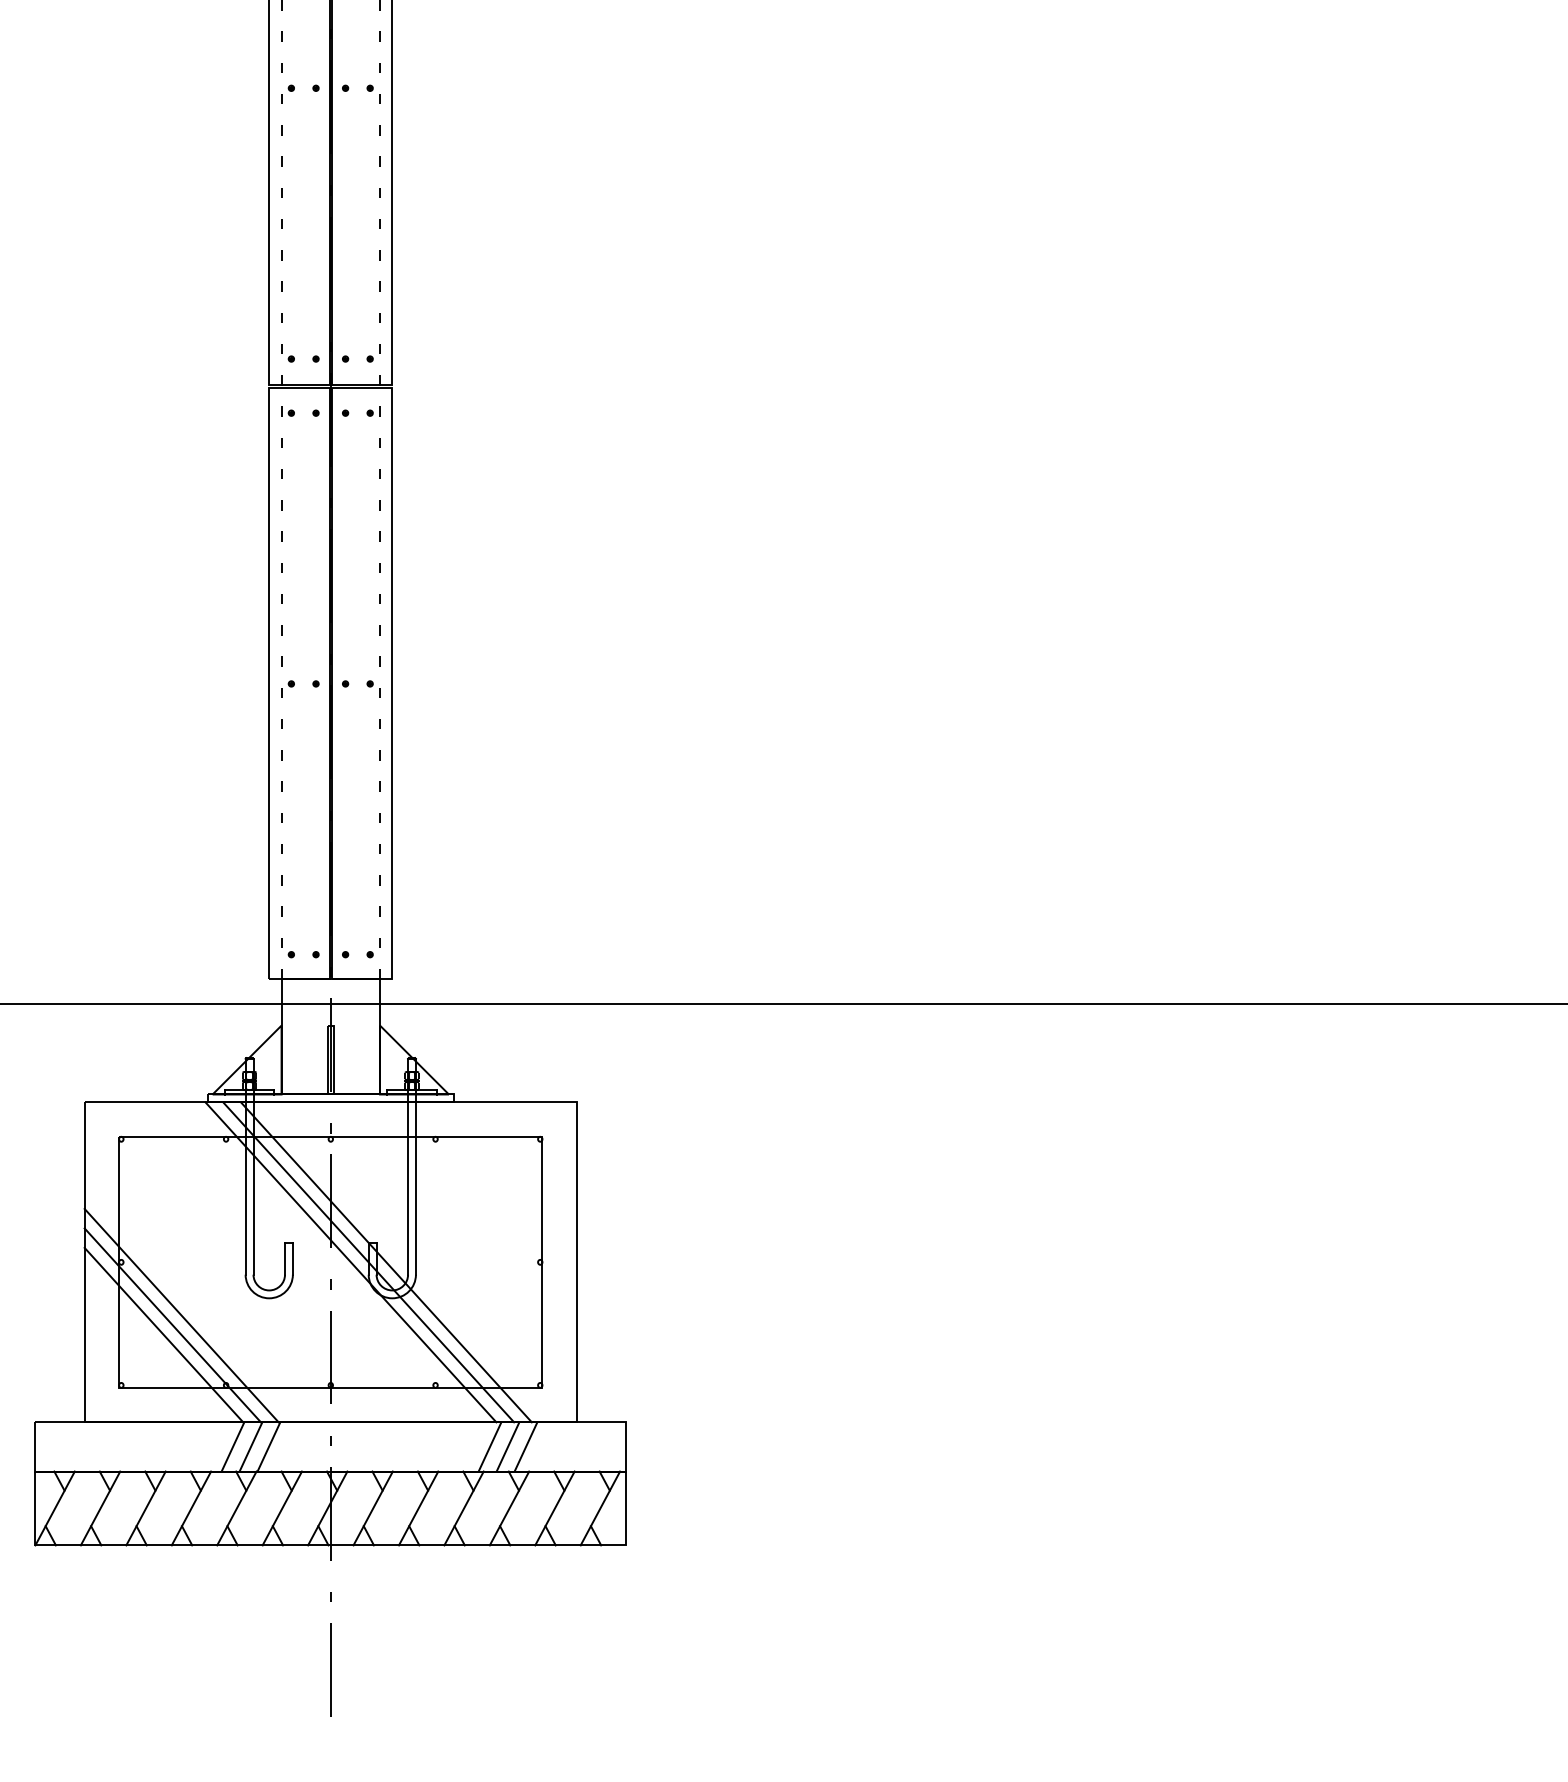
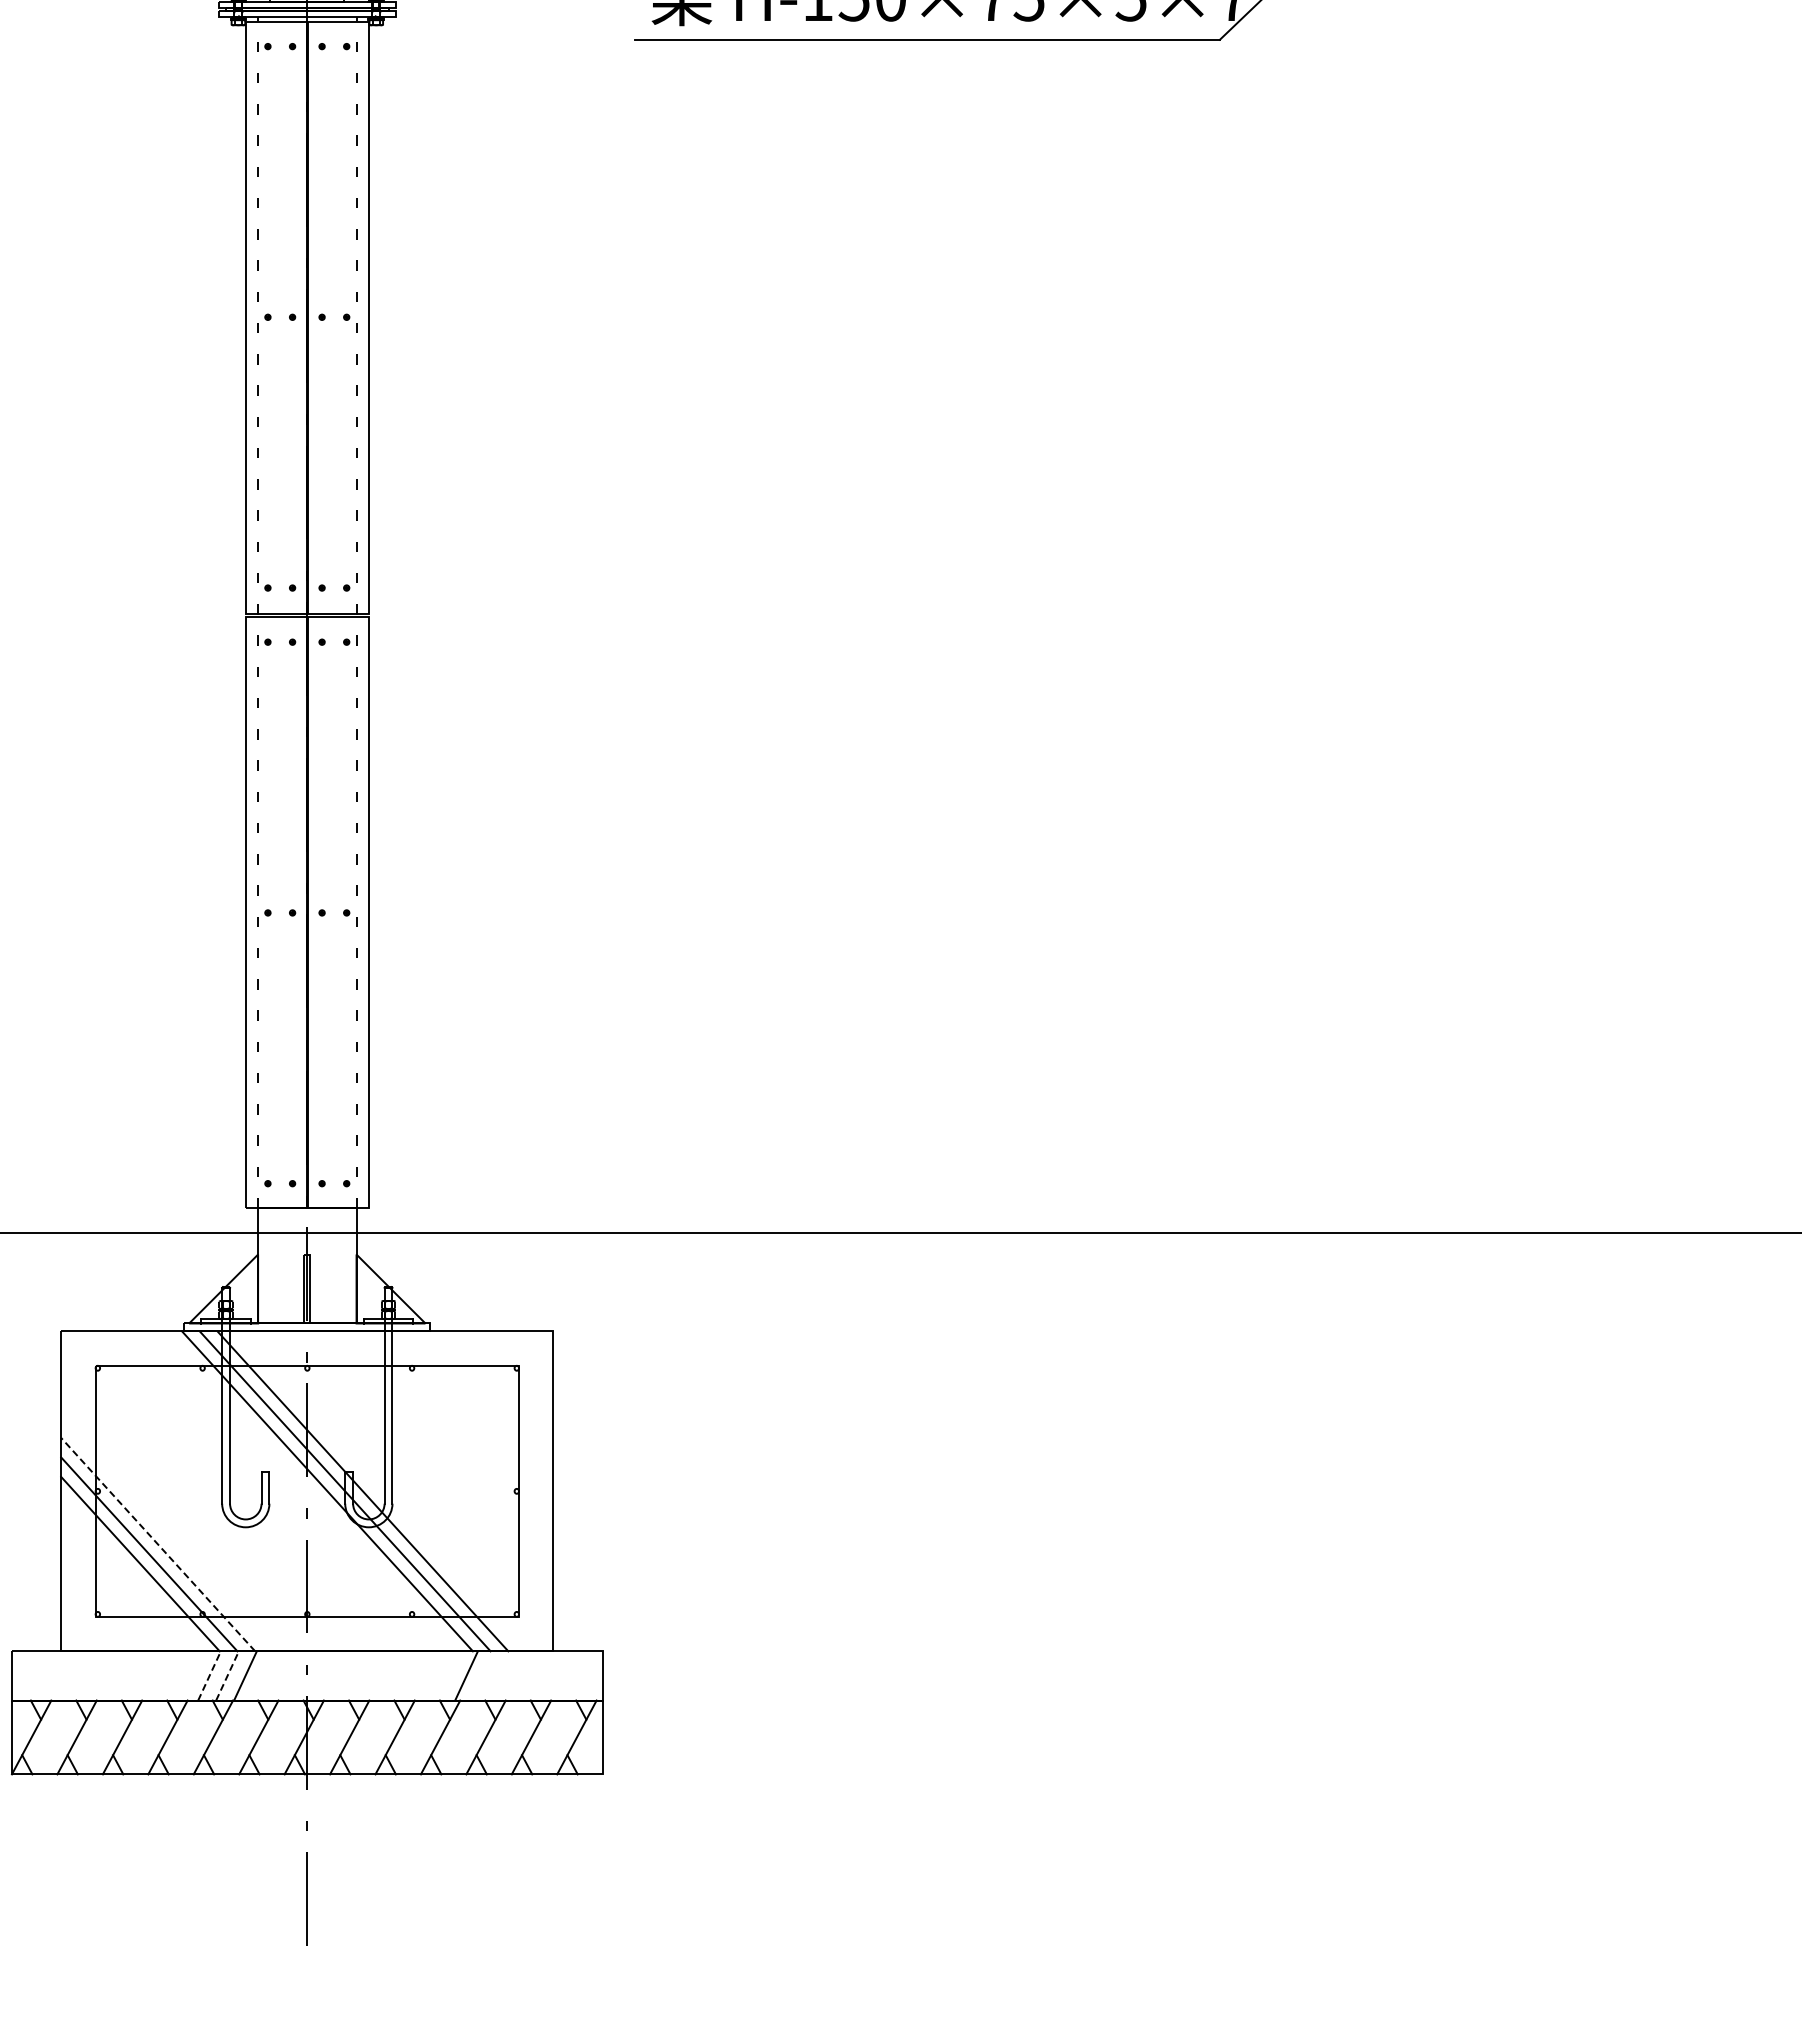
line: (180, 1315) -> (157, 1544), solid -> dashed
line: (232, 1446) -> (209, 1675), solid -> dashed
line: (250, 1446) -> (227, 1675), solid -> dashed
line: (507, 1446) -> (484, 1675), removed
line: (525, 1446) -> (502, 1675), removed

